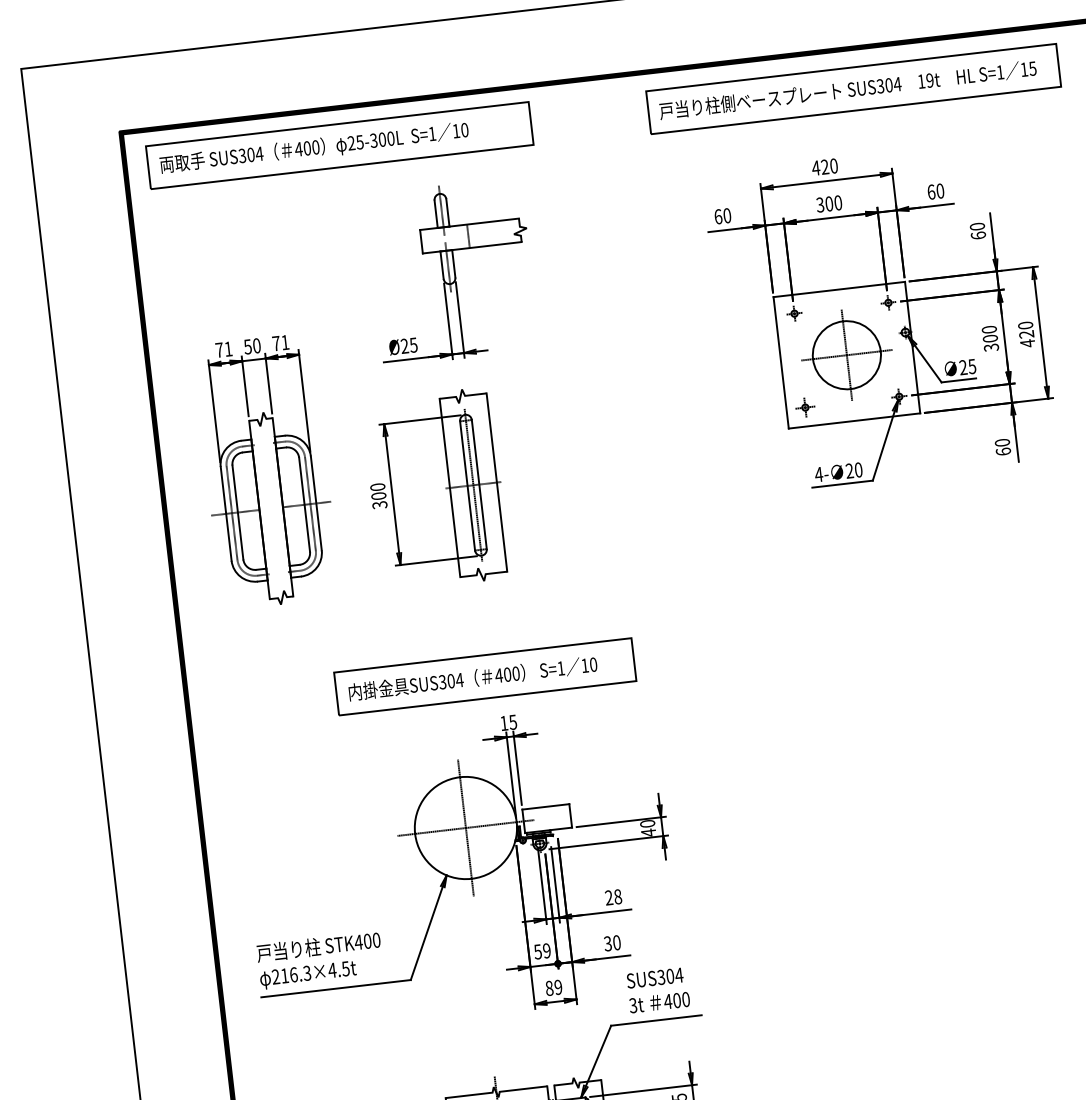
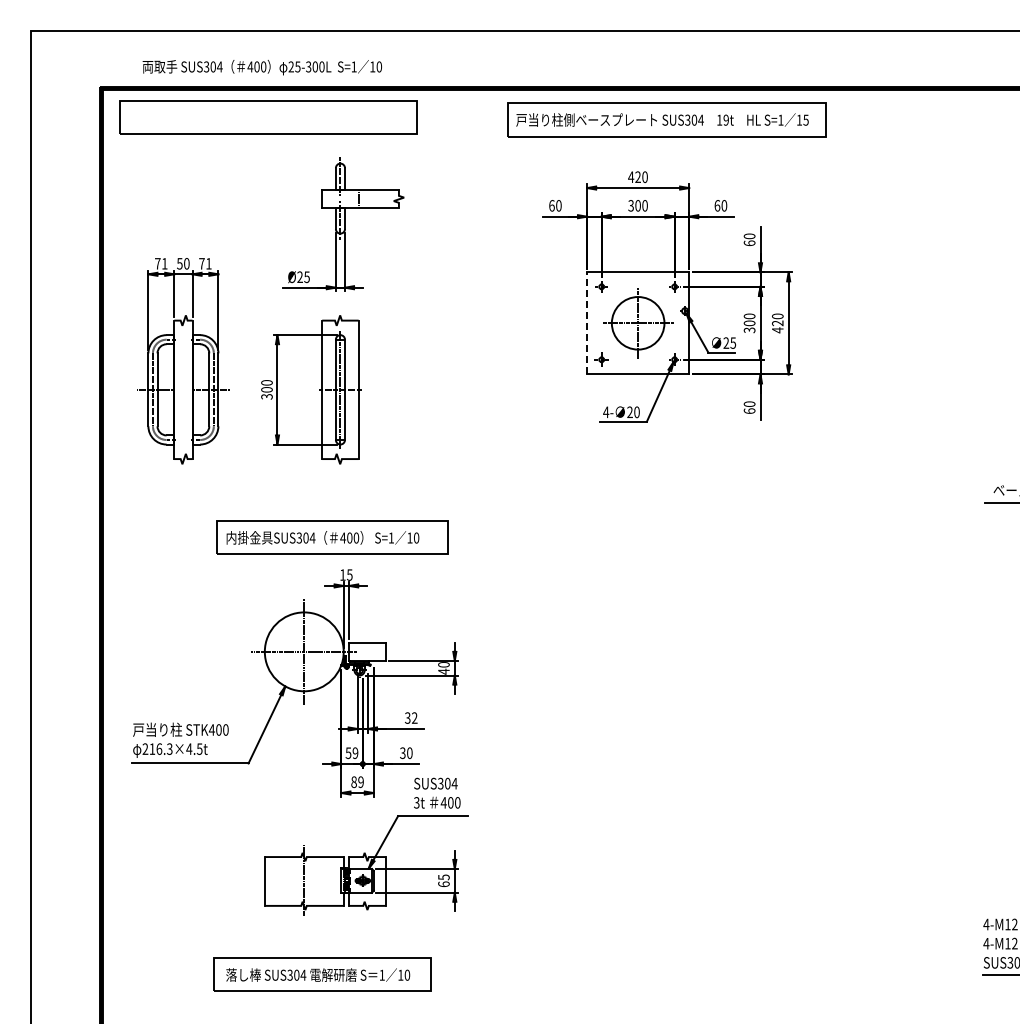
text: (313, 148) -> (261, 67), moved
line: (781, 361) -> (587, 322), solid -> dashed
text: (613, 896) -> (411, 717), 28 -> 32

